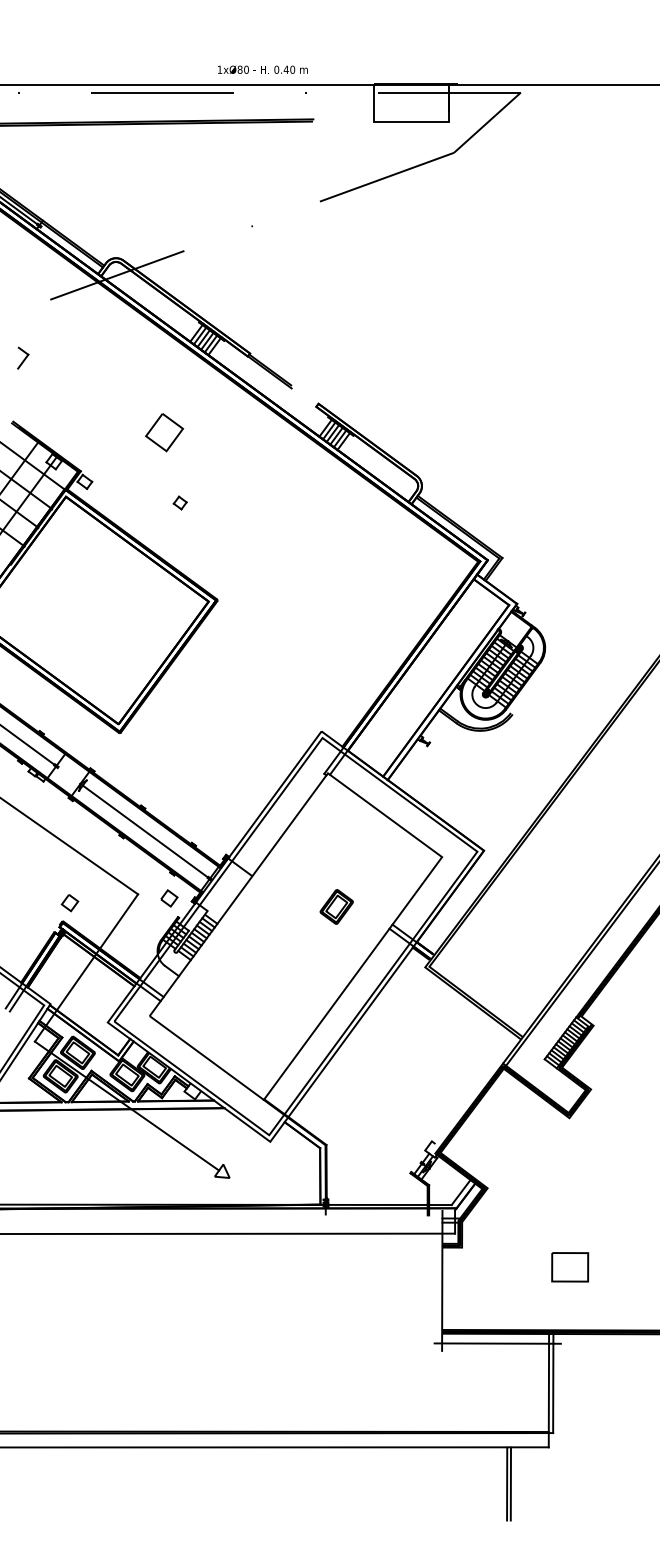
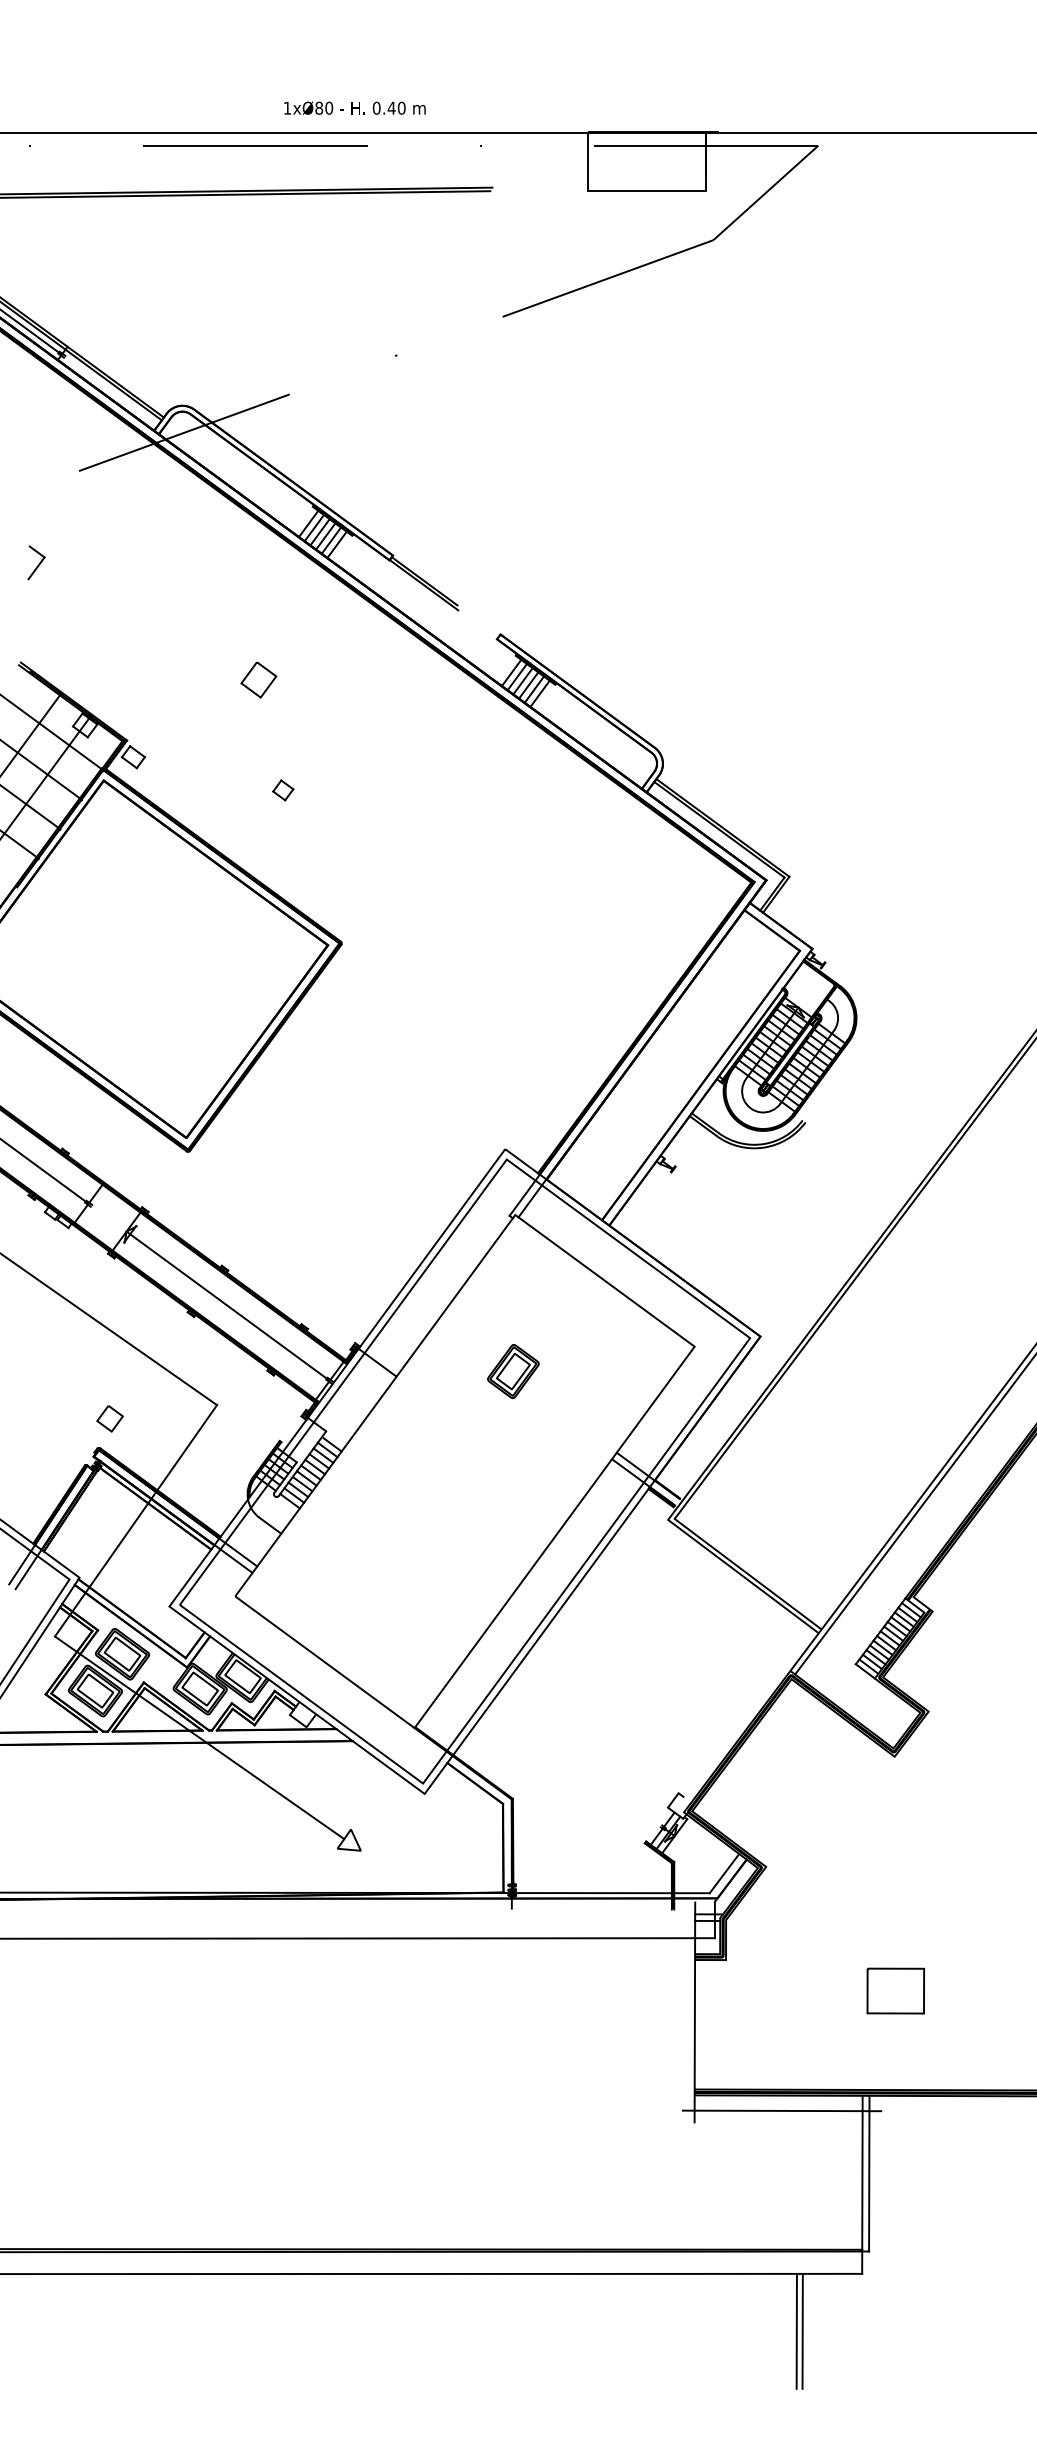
text: (262, 69) -> (354, 107), moved
part: (164, 432) -> (258, 679), size x0.6
part: (169, 898) -> (266, 1411), removed
part: (336, 906) -> (513, 1370), moved

